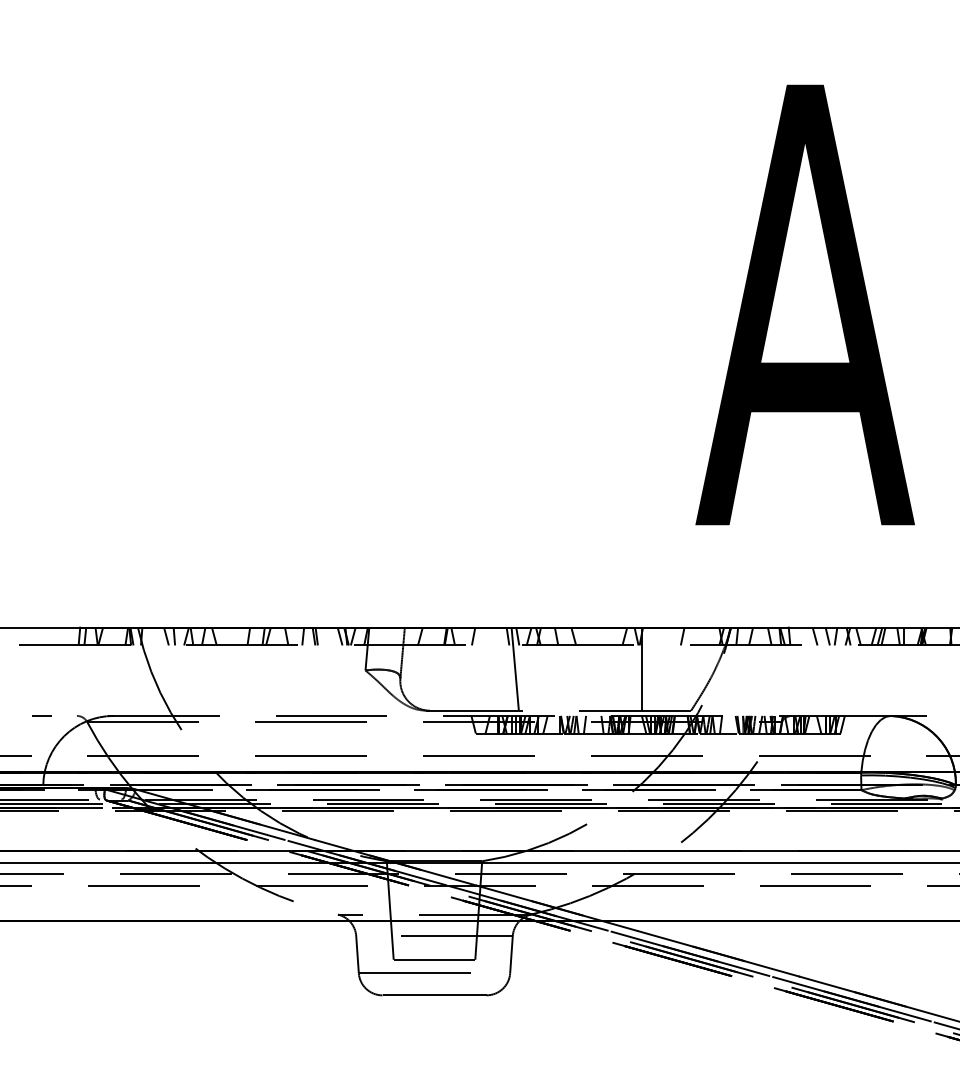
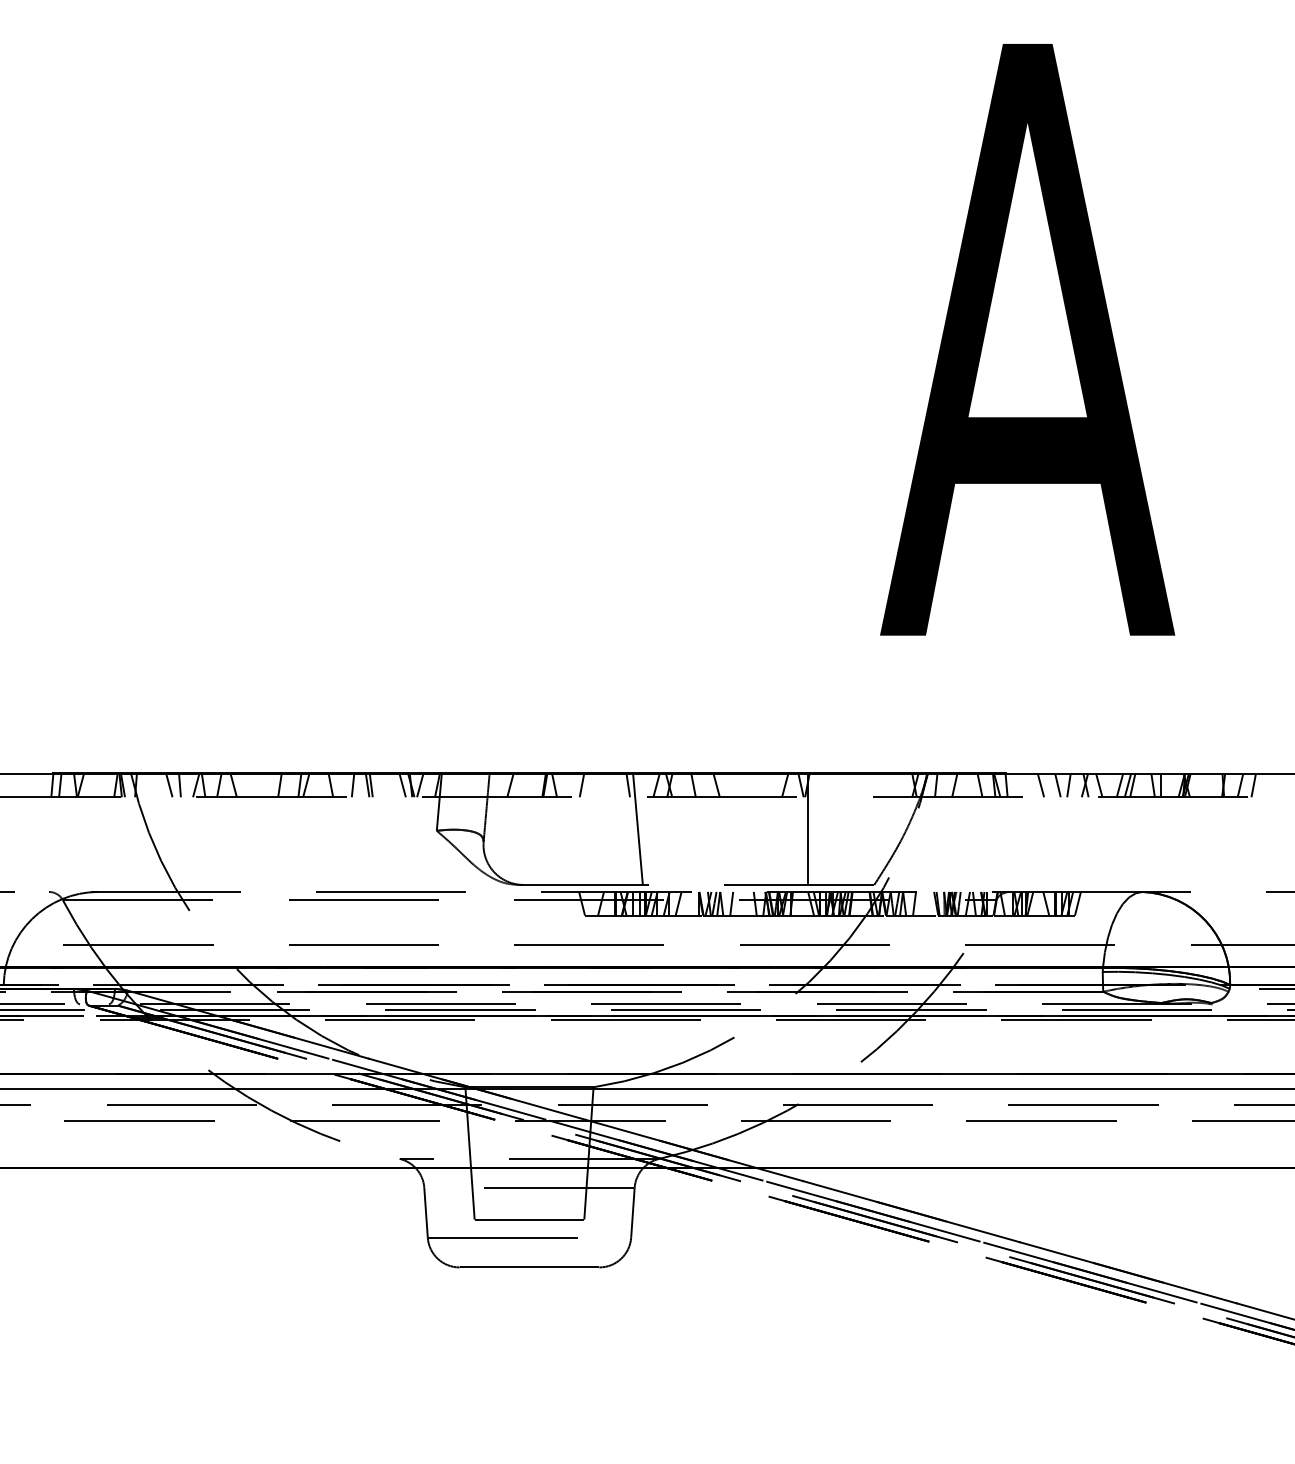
line: (517, 636) -> (641, 785), removed
line: (682, 636) -> (862, 785), removed

